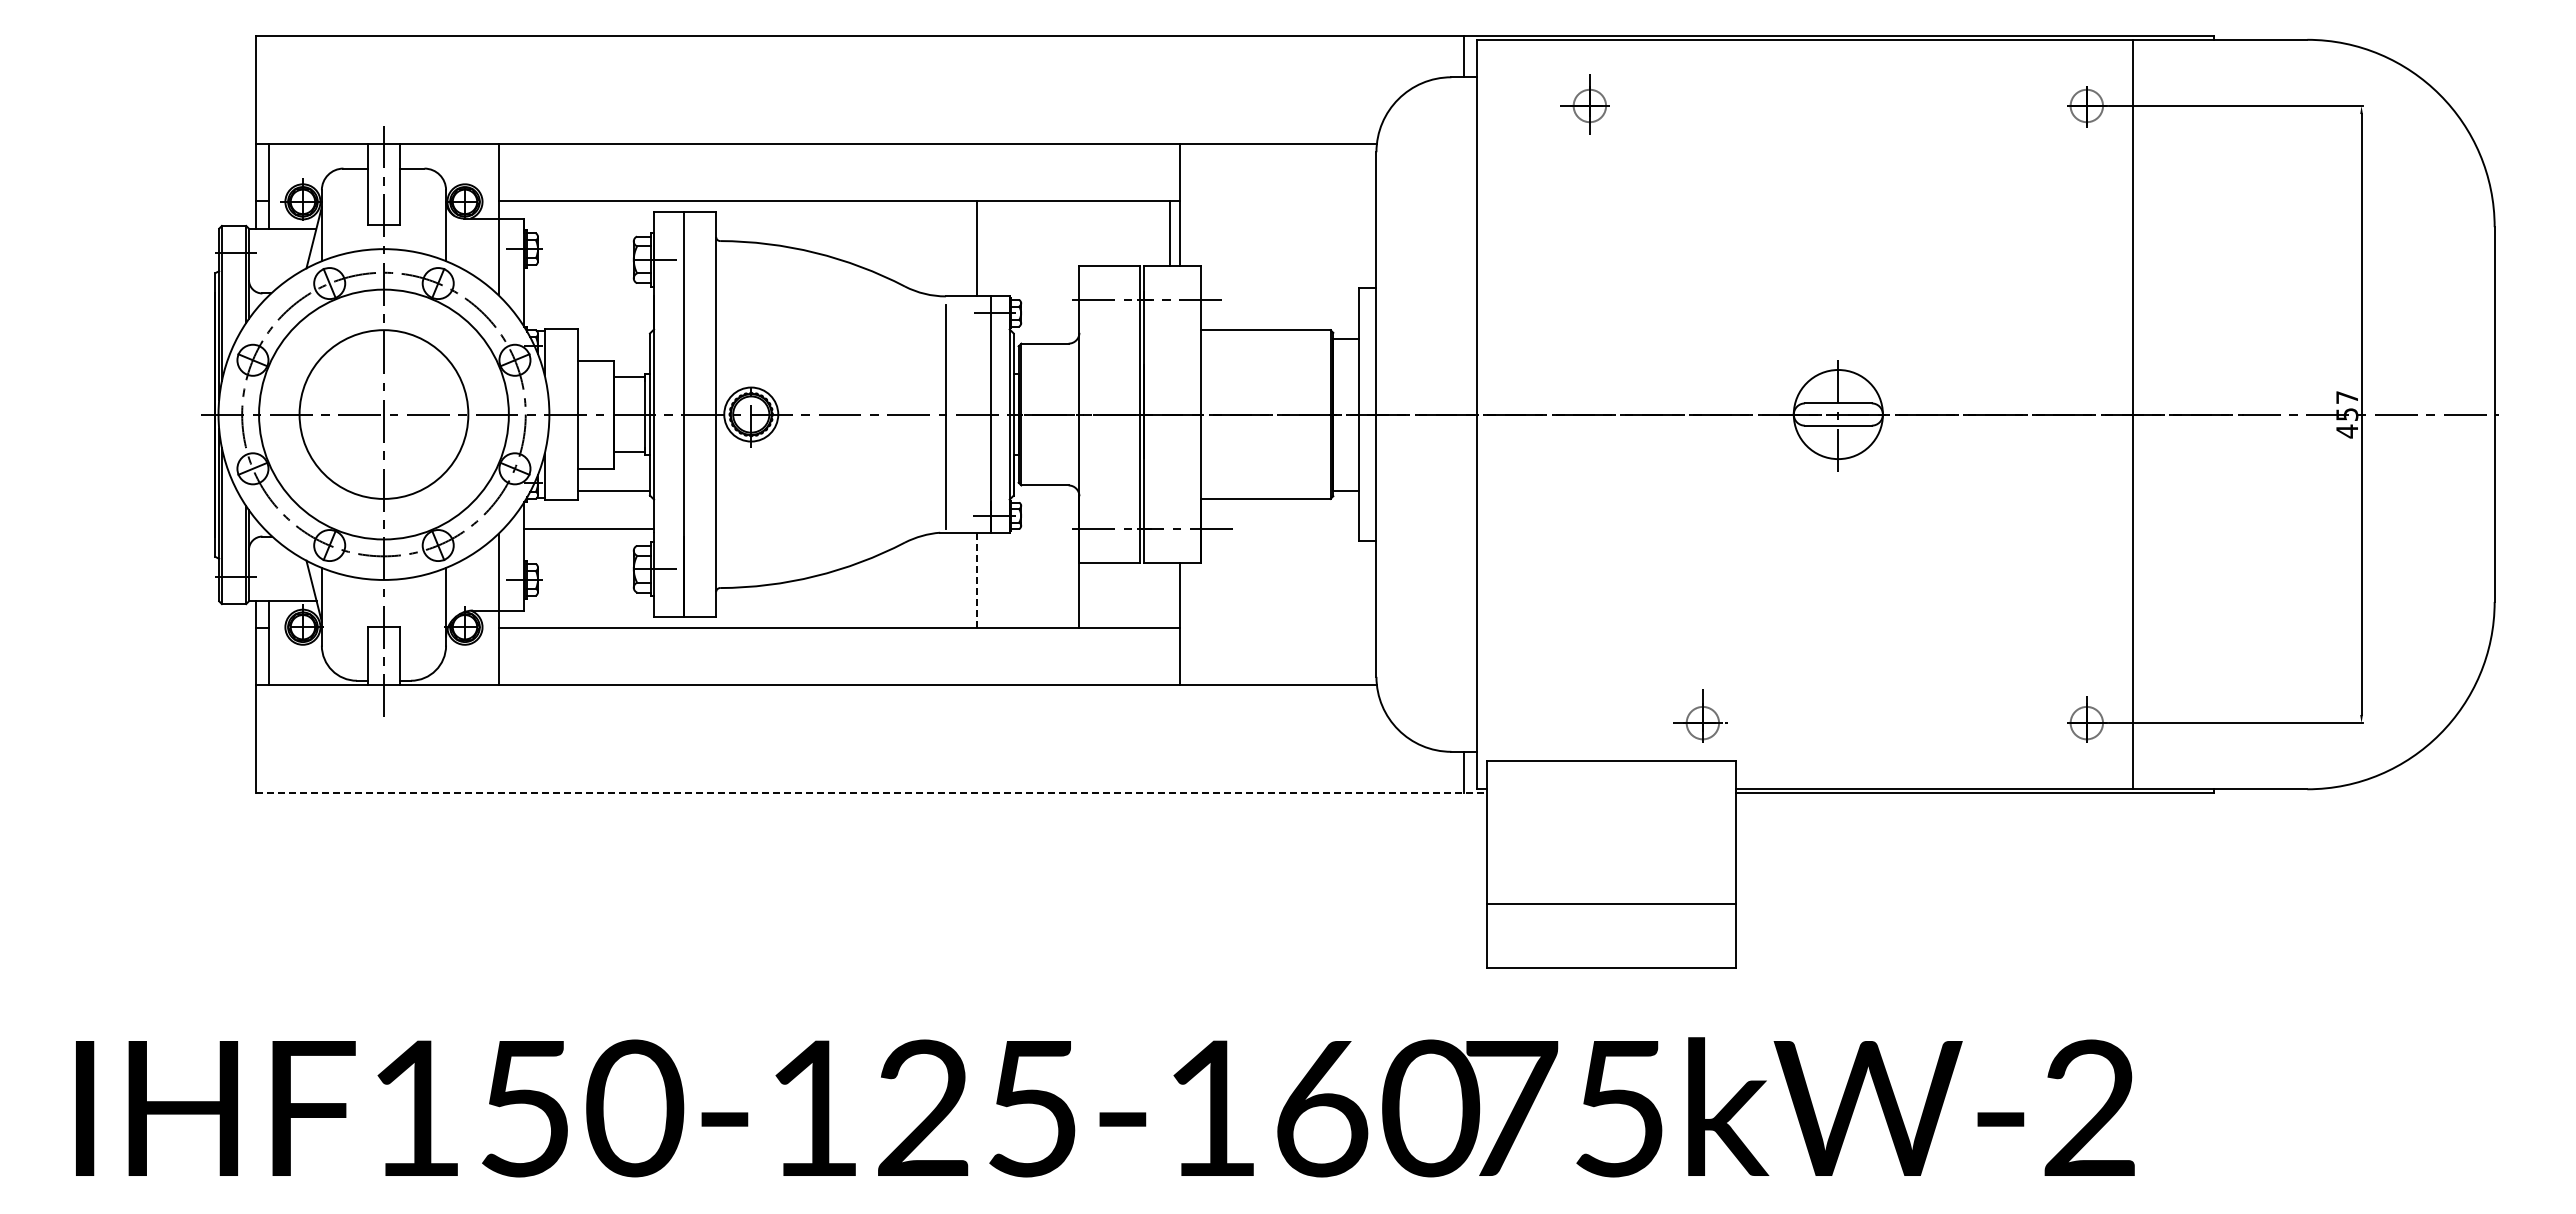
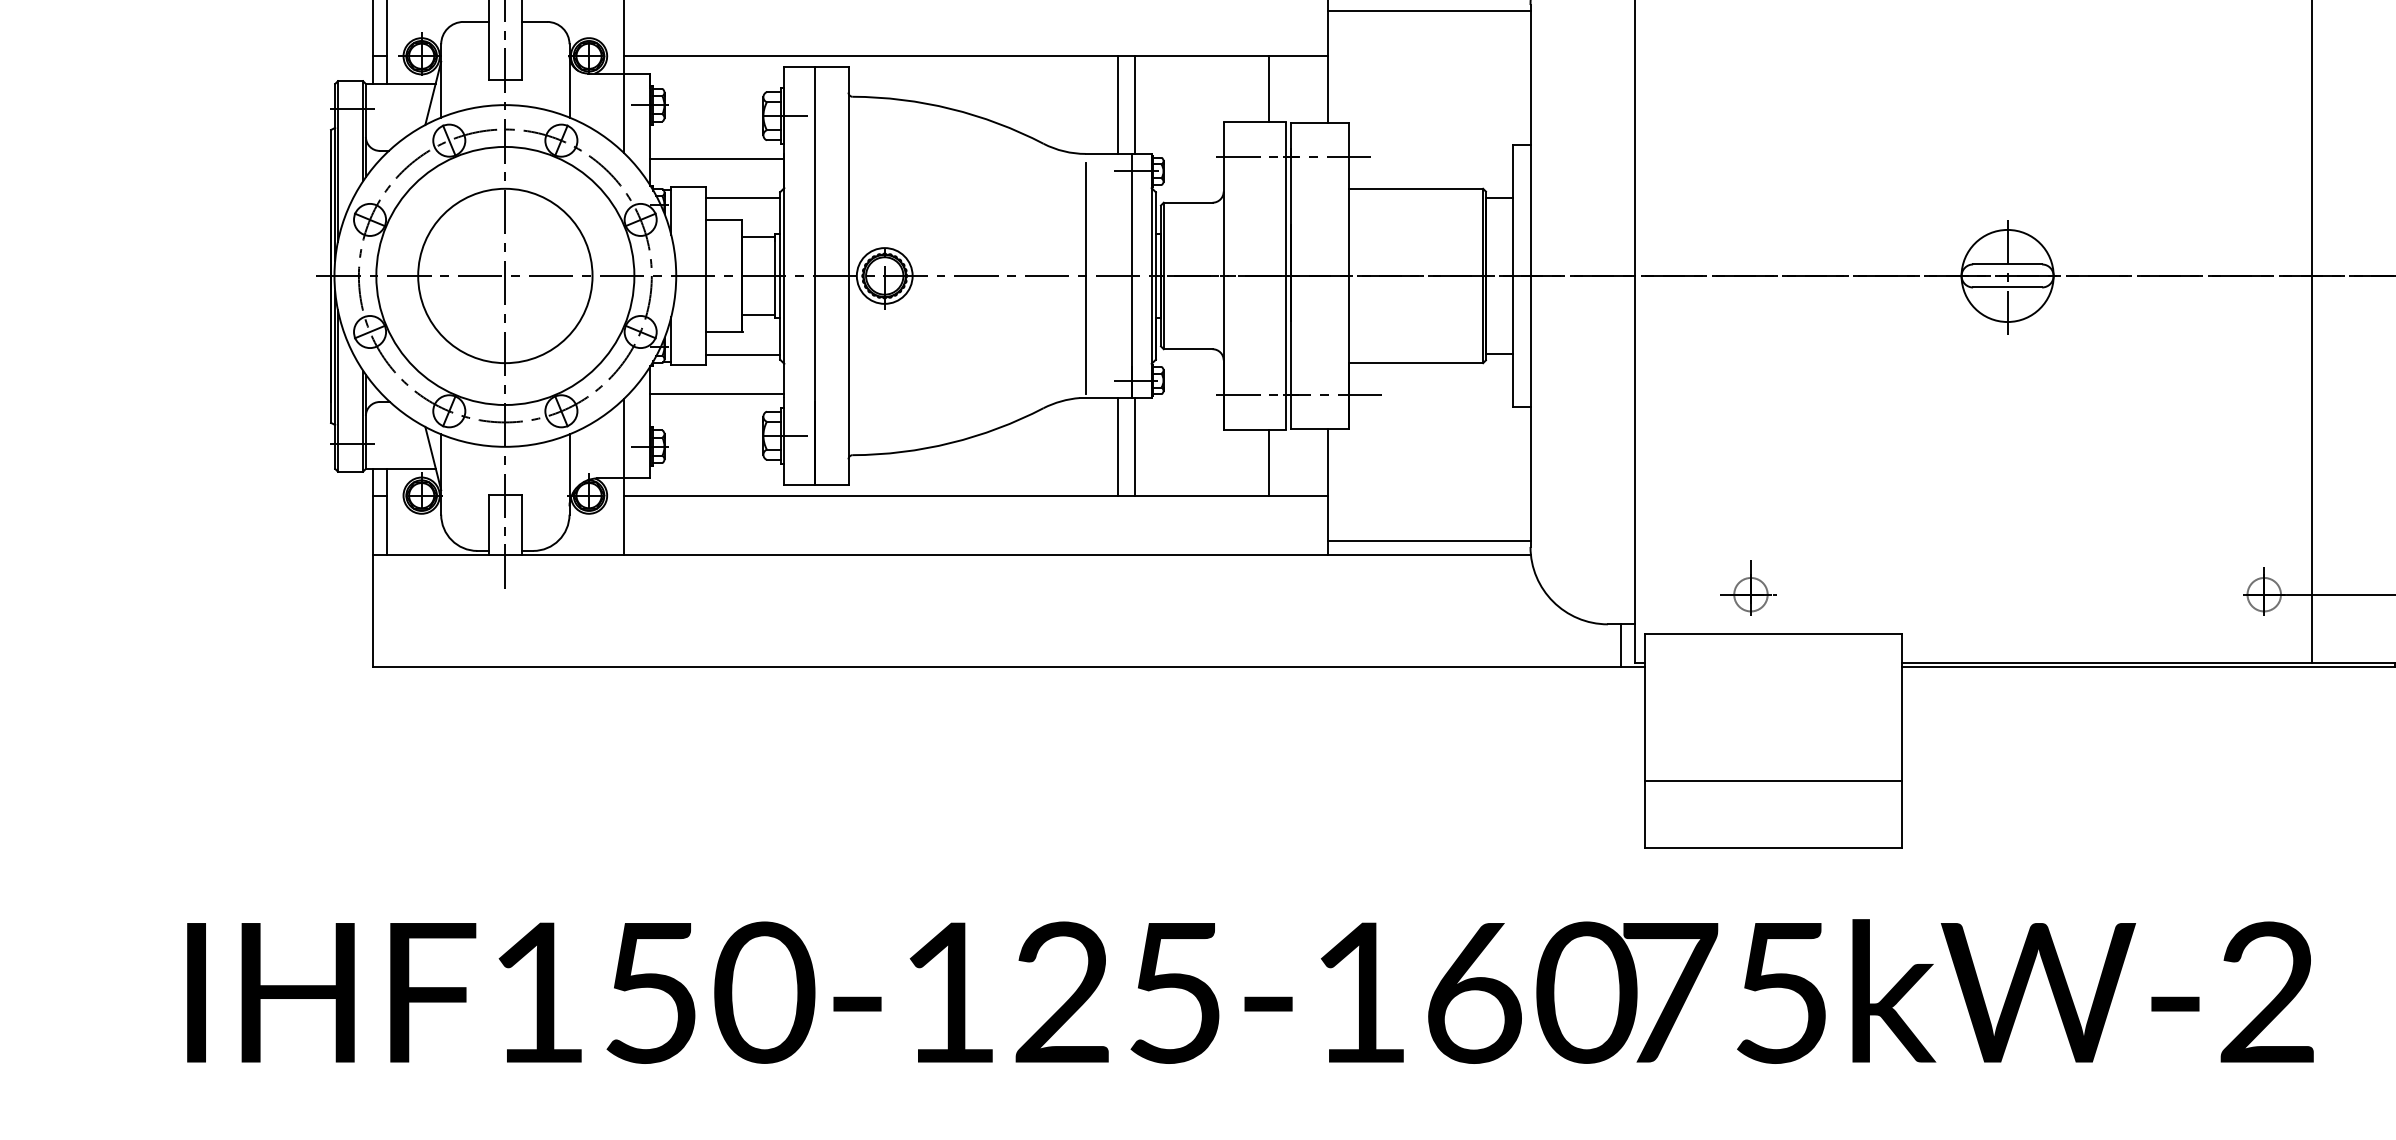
line: (1278, 157) -> (1429, 10), added
line: (1170, 233) -> (1269, 88), moved
line: (993, 248) -> (1134, 104), added
line: (589, 300) -> (717, 158), added
line: (614, 338) -> (743, 197), added
line: (993, 579) -> (1134, 446), added
line: (977, 580) -> (1118, 447), dashed -> solid
line: (1079, 595) -> (1269, 462), moved
line: (1278, 671) -> (1429, 541), added
part: (1700, 715) -> (1748, 586), moved
line: (871, 792) -> (1008, 666), dashed -> solid

